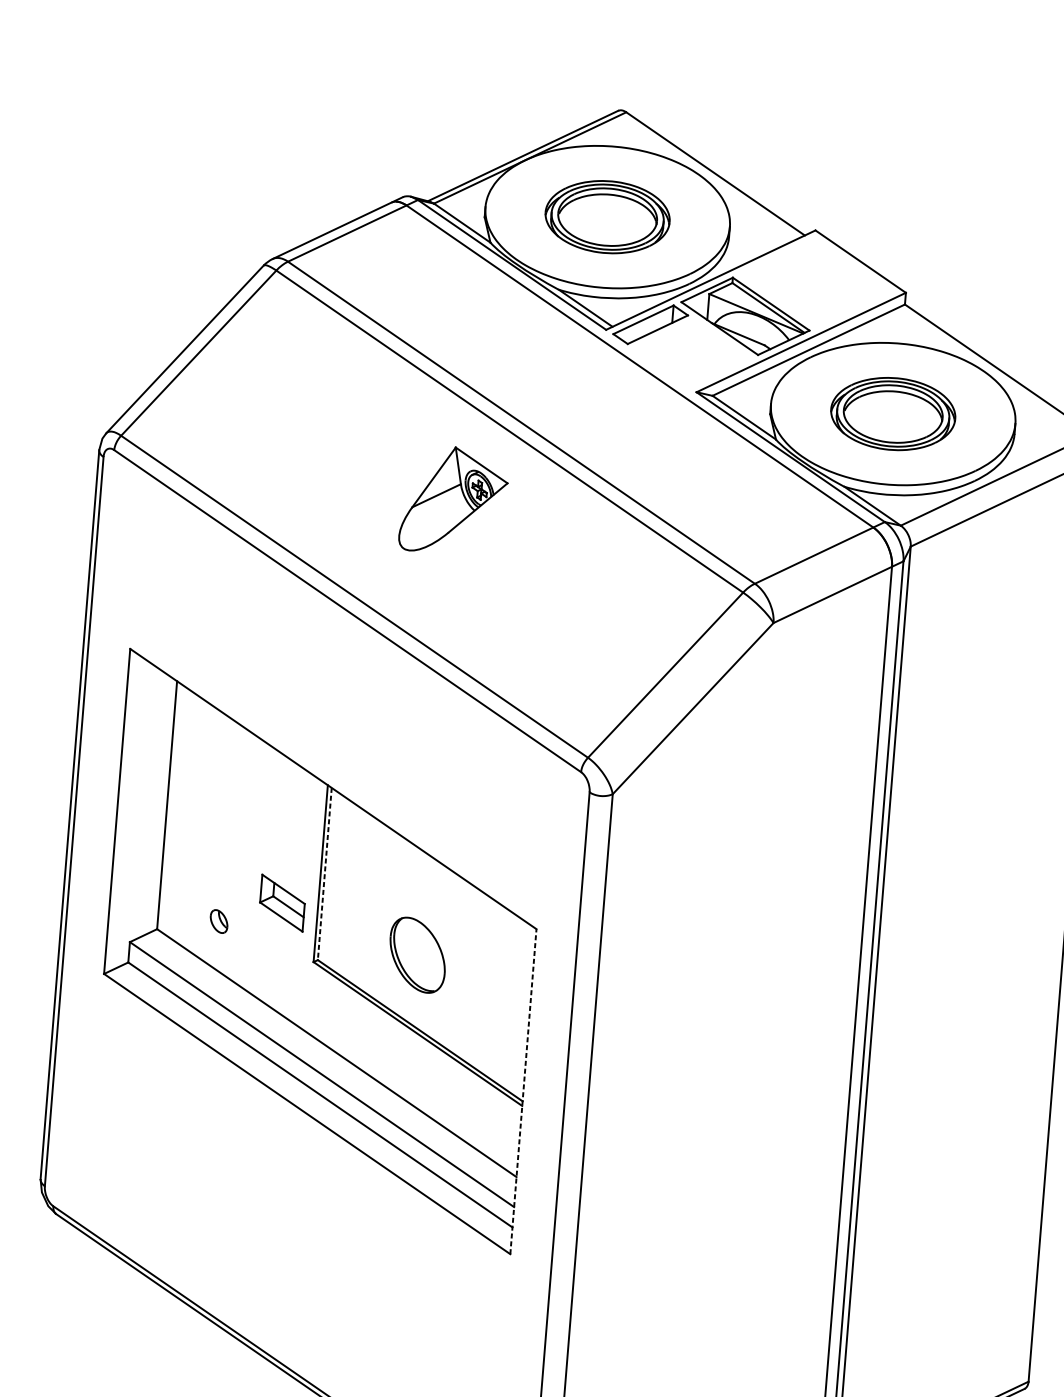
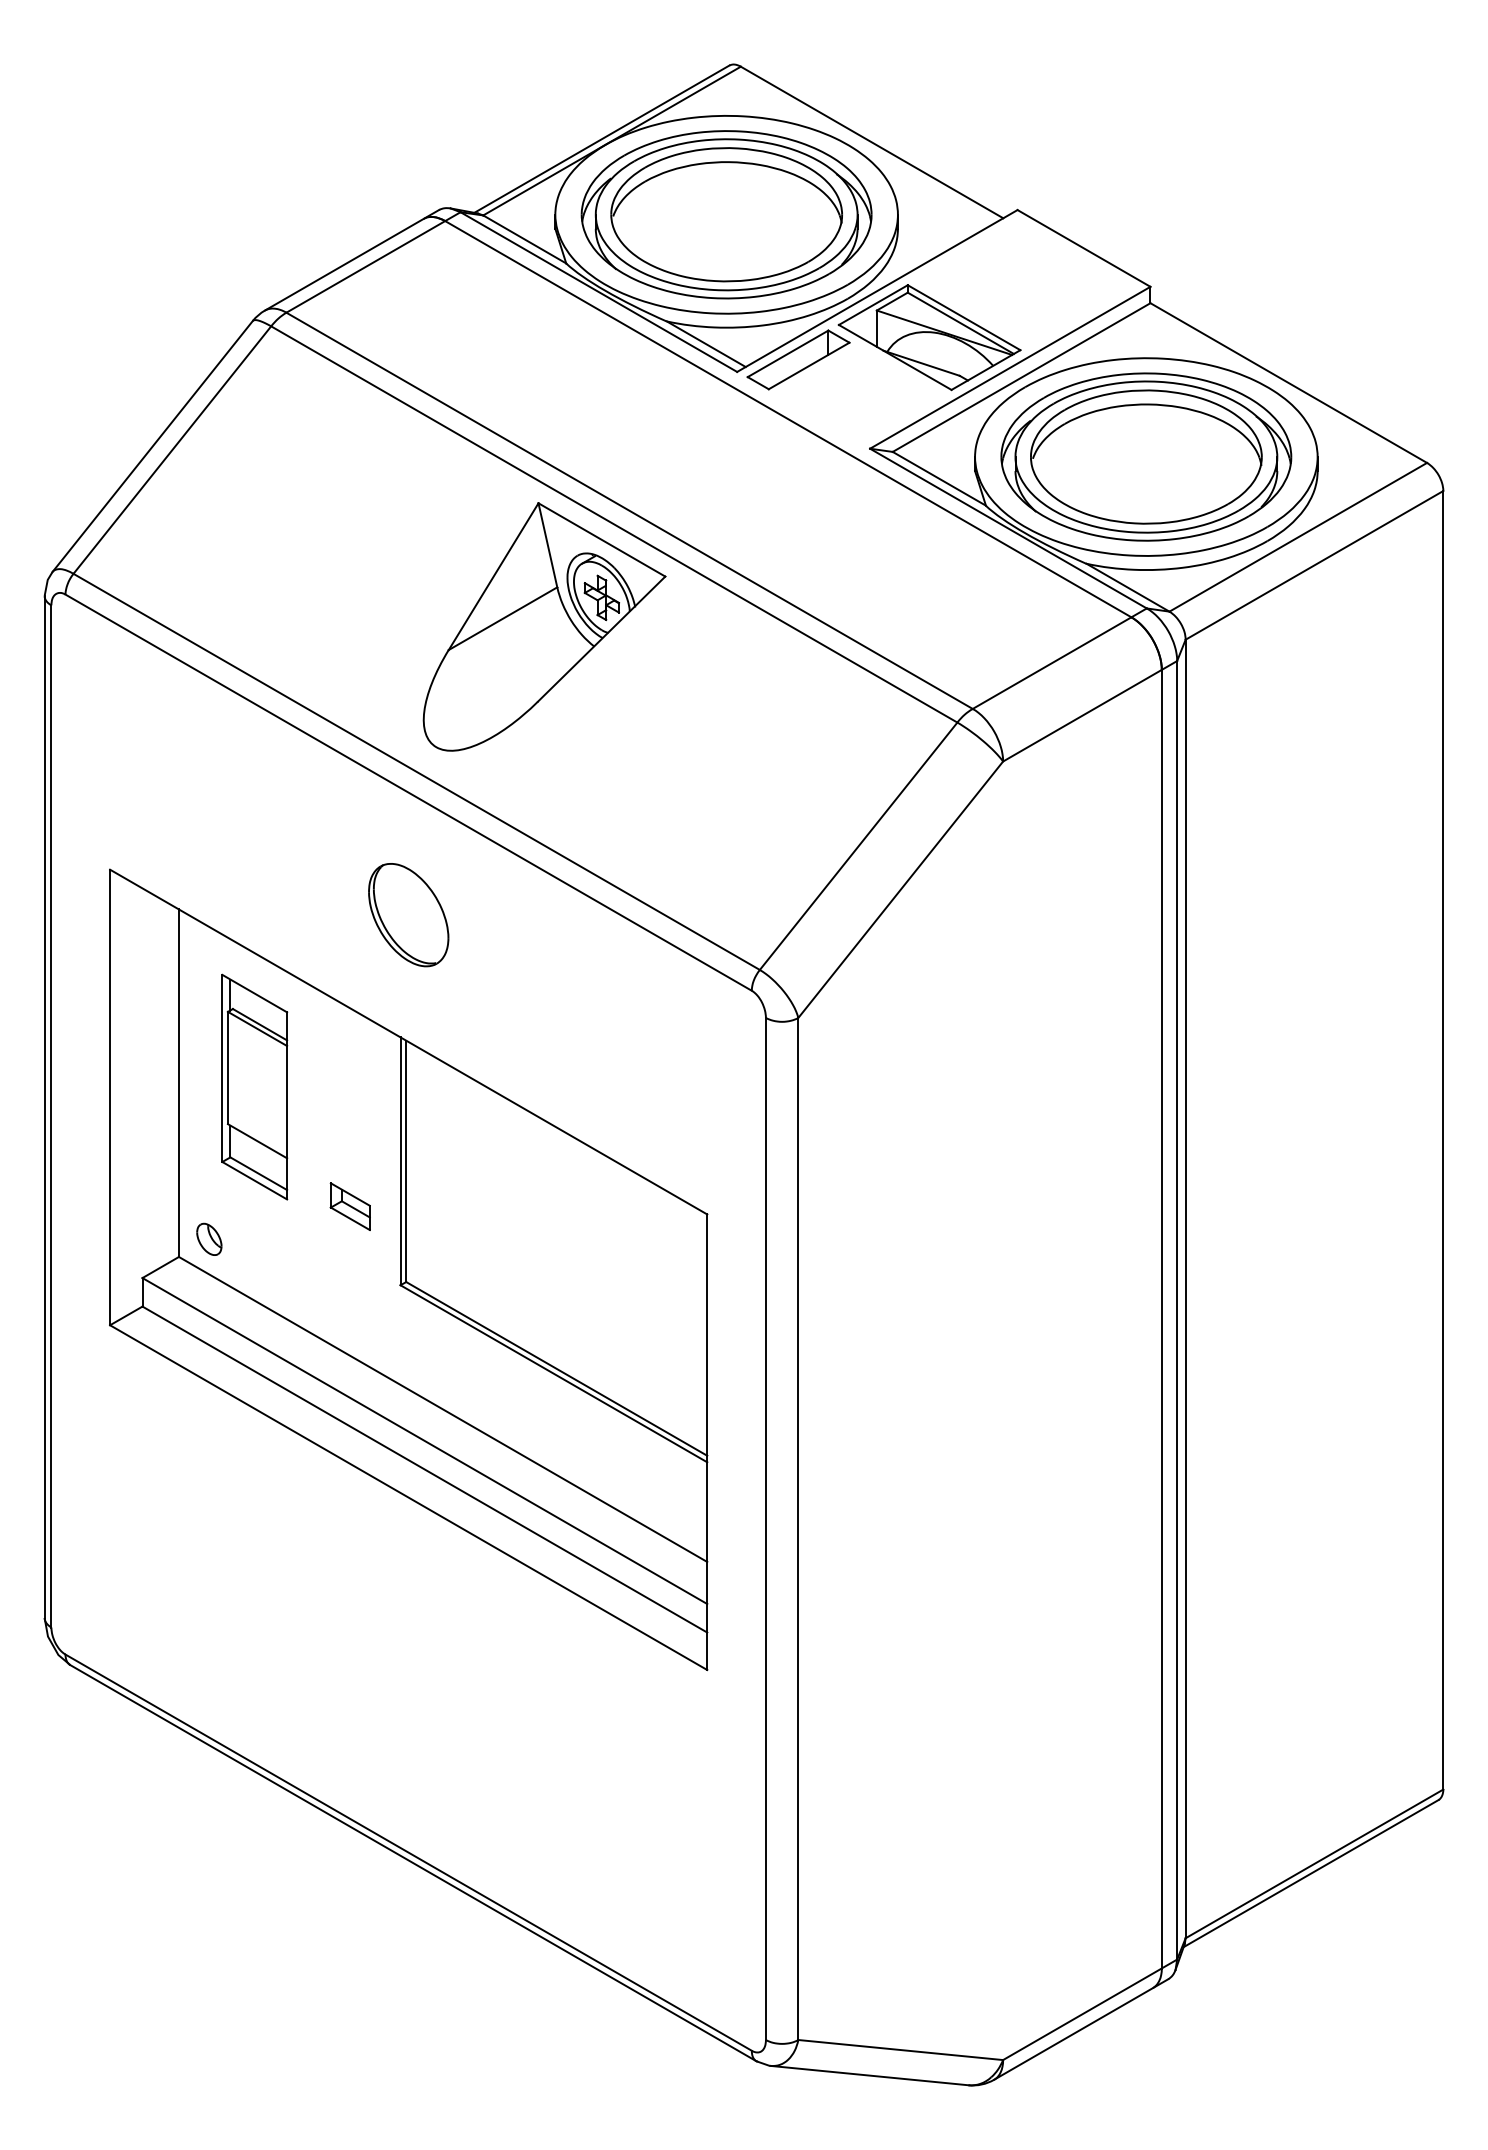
part: (607, 216) -> (726, 214), size x1.67
part: (893, 413) -> (1146, 456), size x1.67
part: (454, 500) -> (544, 626), size x1.67
part: (220, 811) -> (254, 1086), added
line: (324, 874) -> (406, 1161), dashed -> solid
part: (281, 902) -> (349, 1206), size x0.62
part: (219, 920) -> (209, 1238), moved
part: (417, 955) -> (408, 915), moved
line: (523, 1091) -> (707, 1442), dashed -> solid

